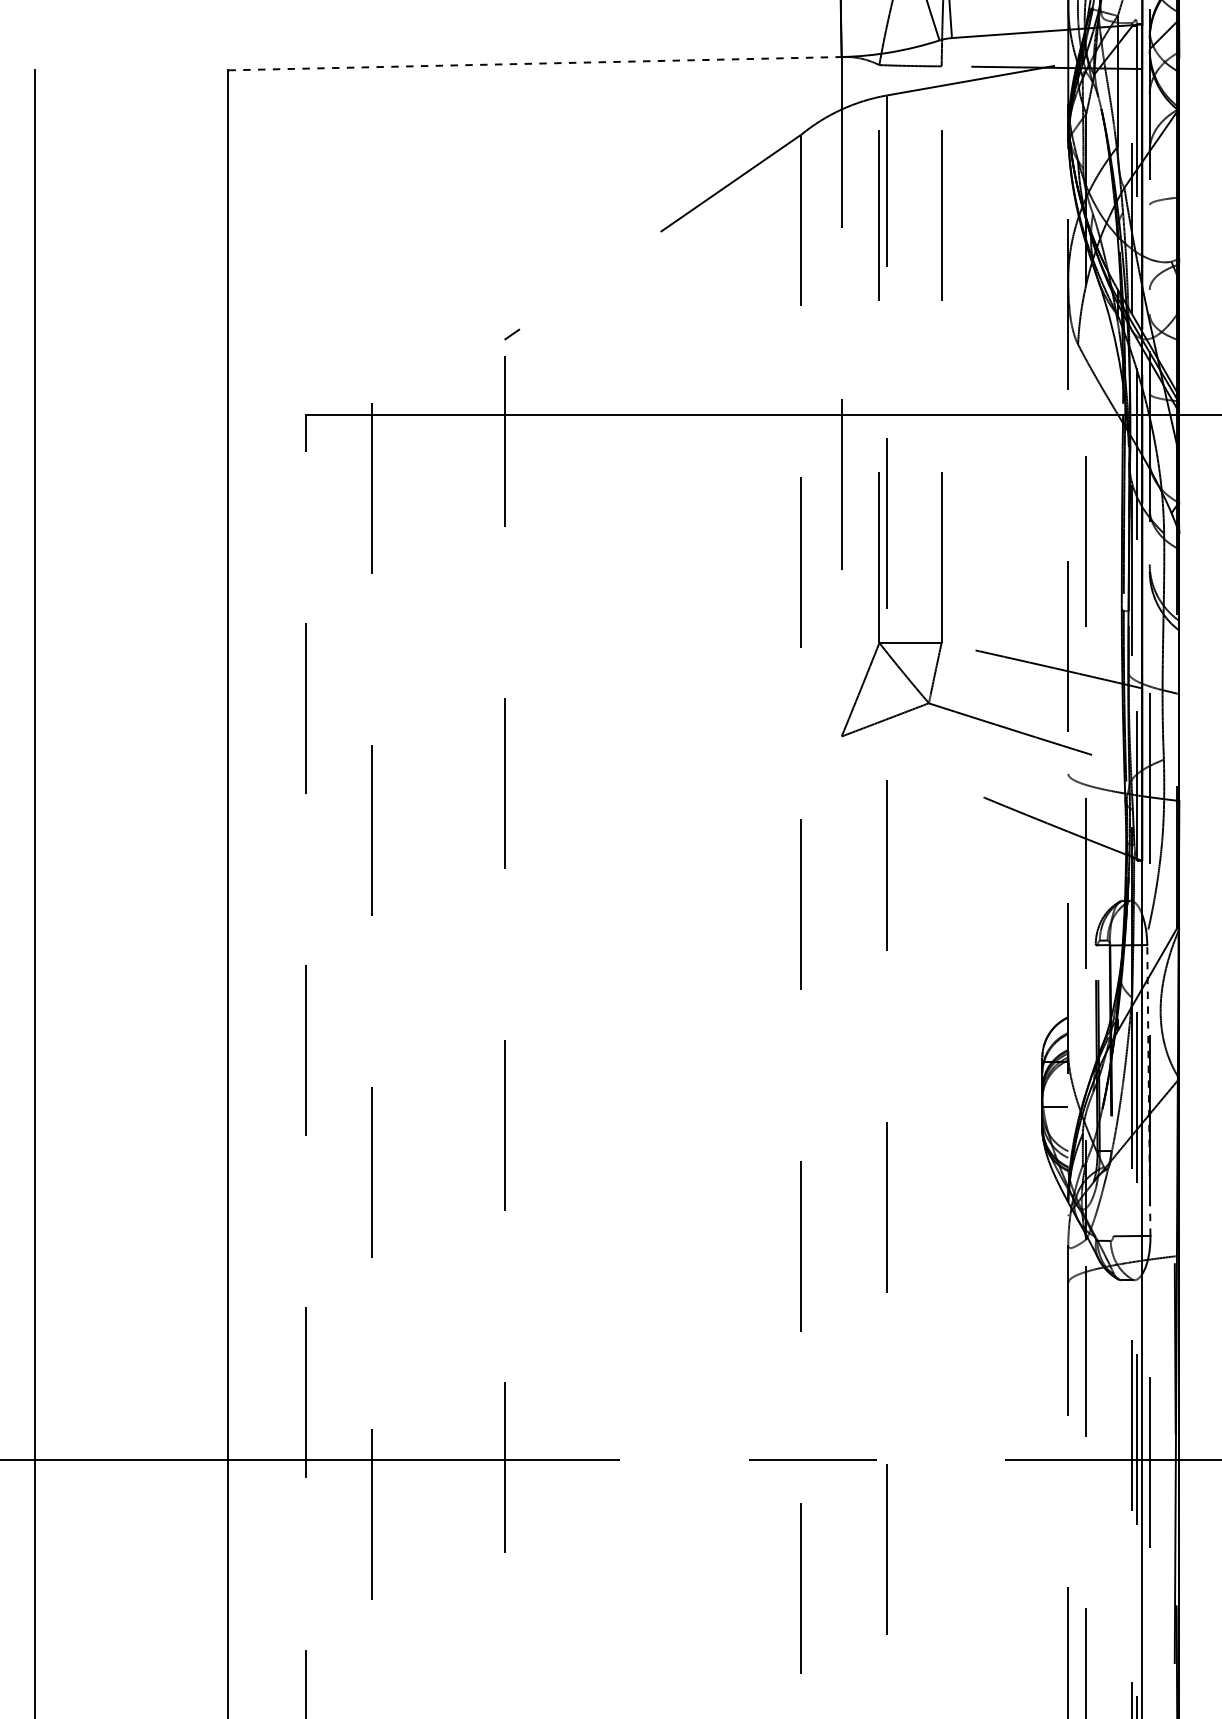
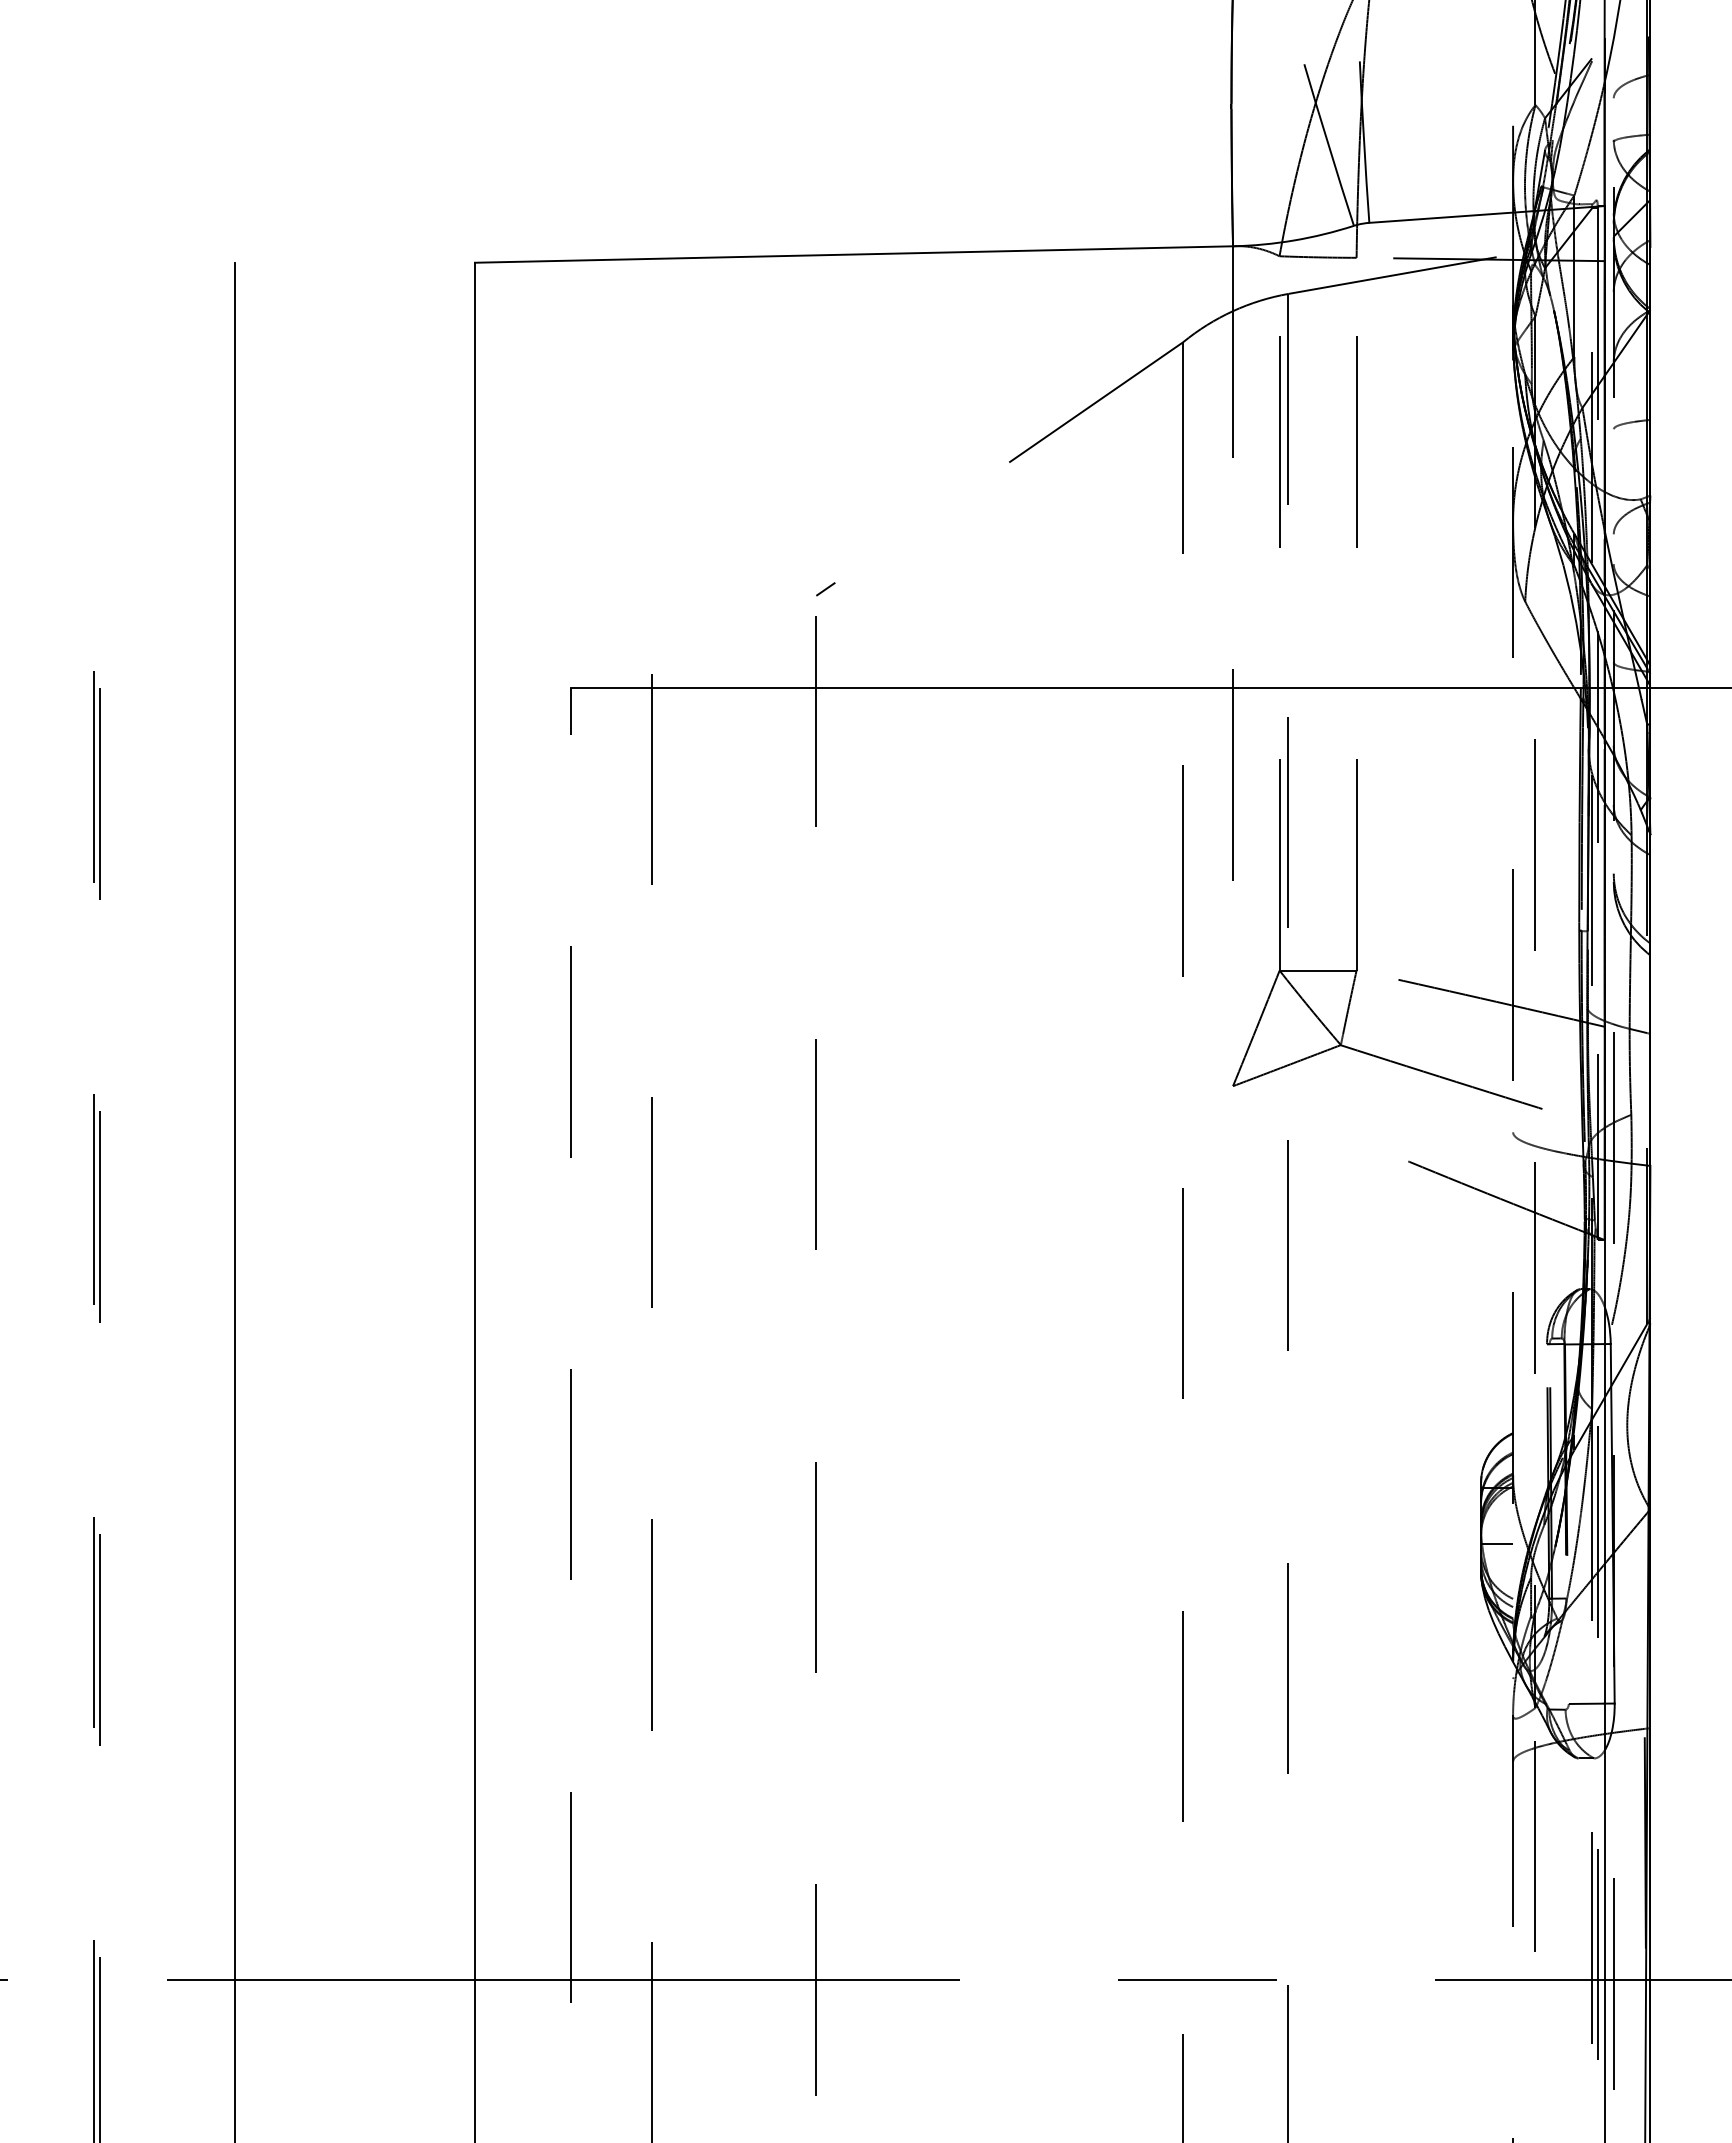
line: (535, 63) -> (854, 254), dashed -> solid
line: (1148, 1090) -> (1612, 1523), dashed -> solid

